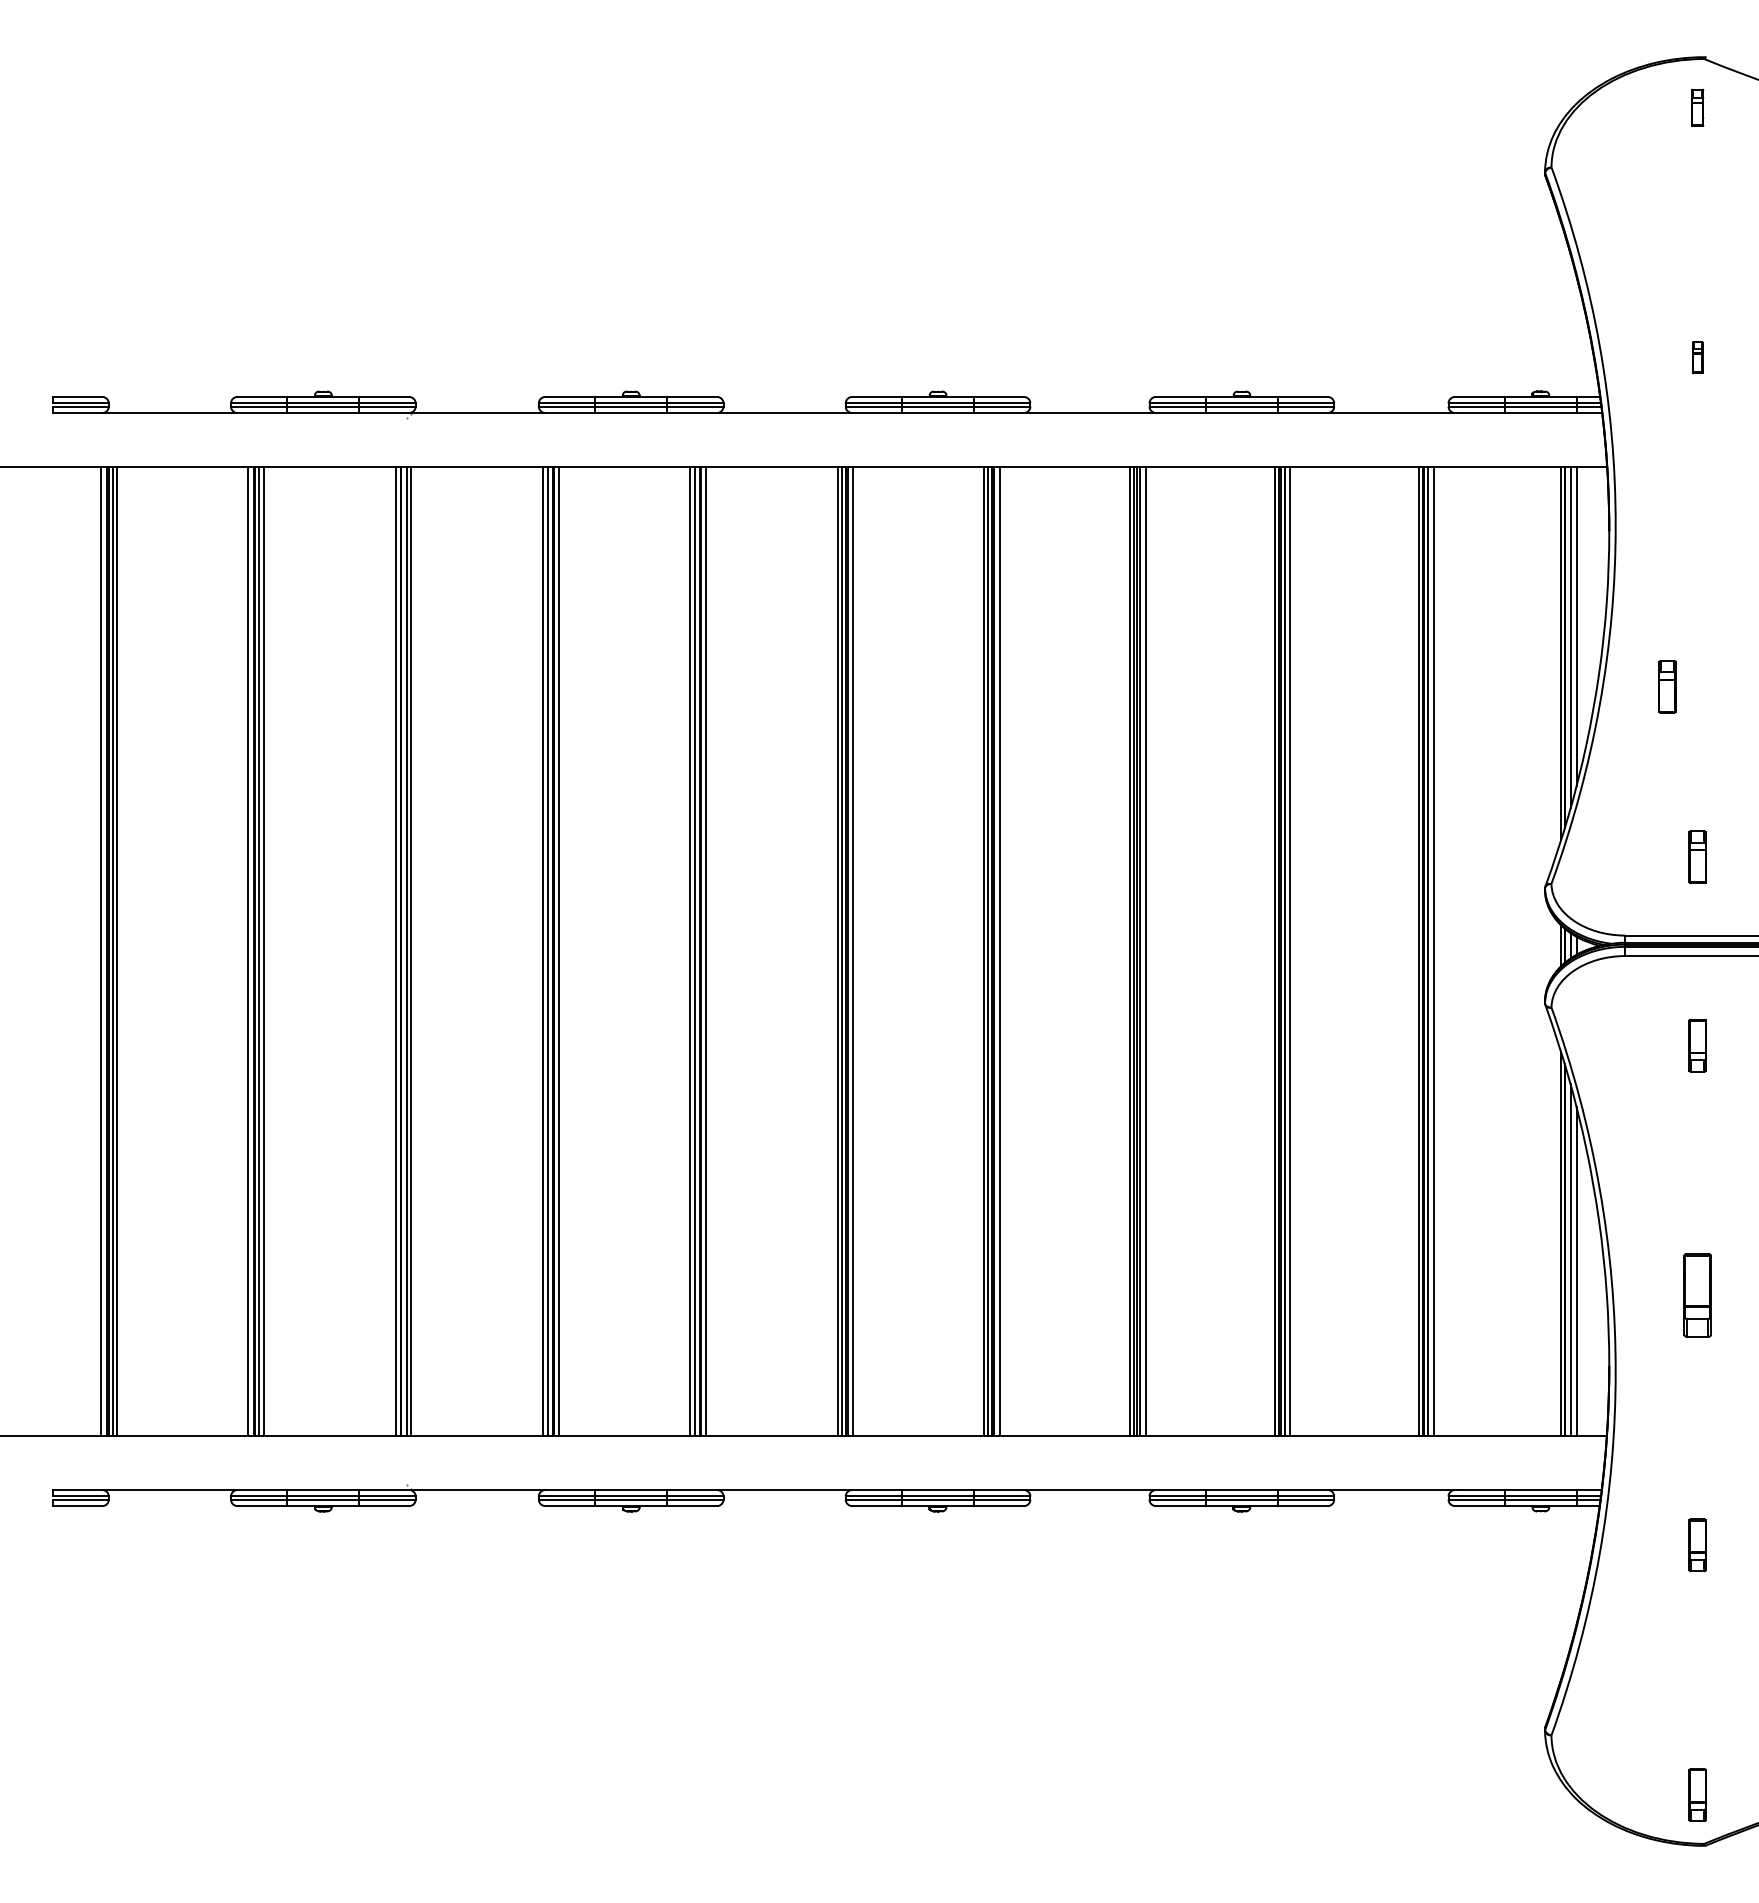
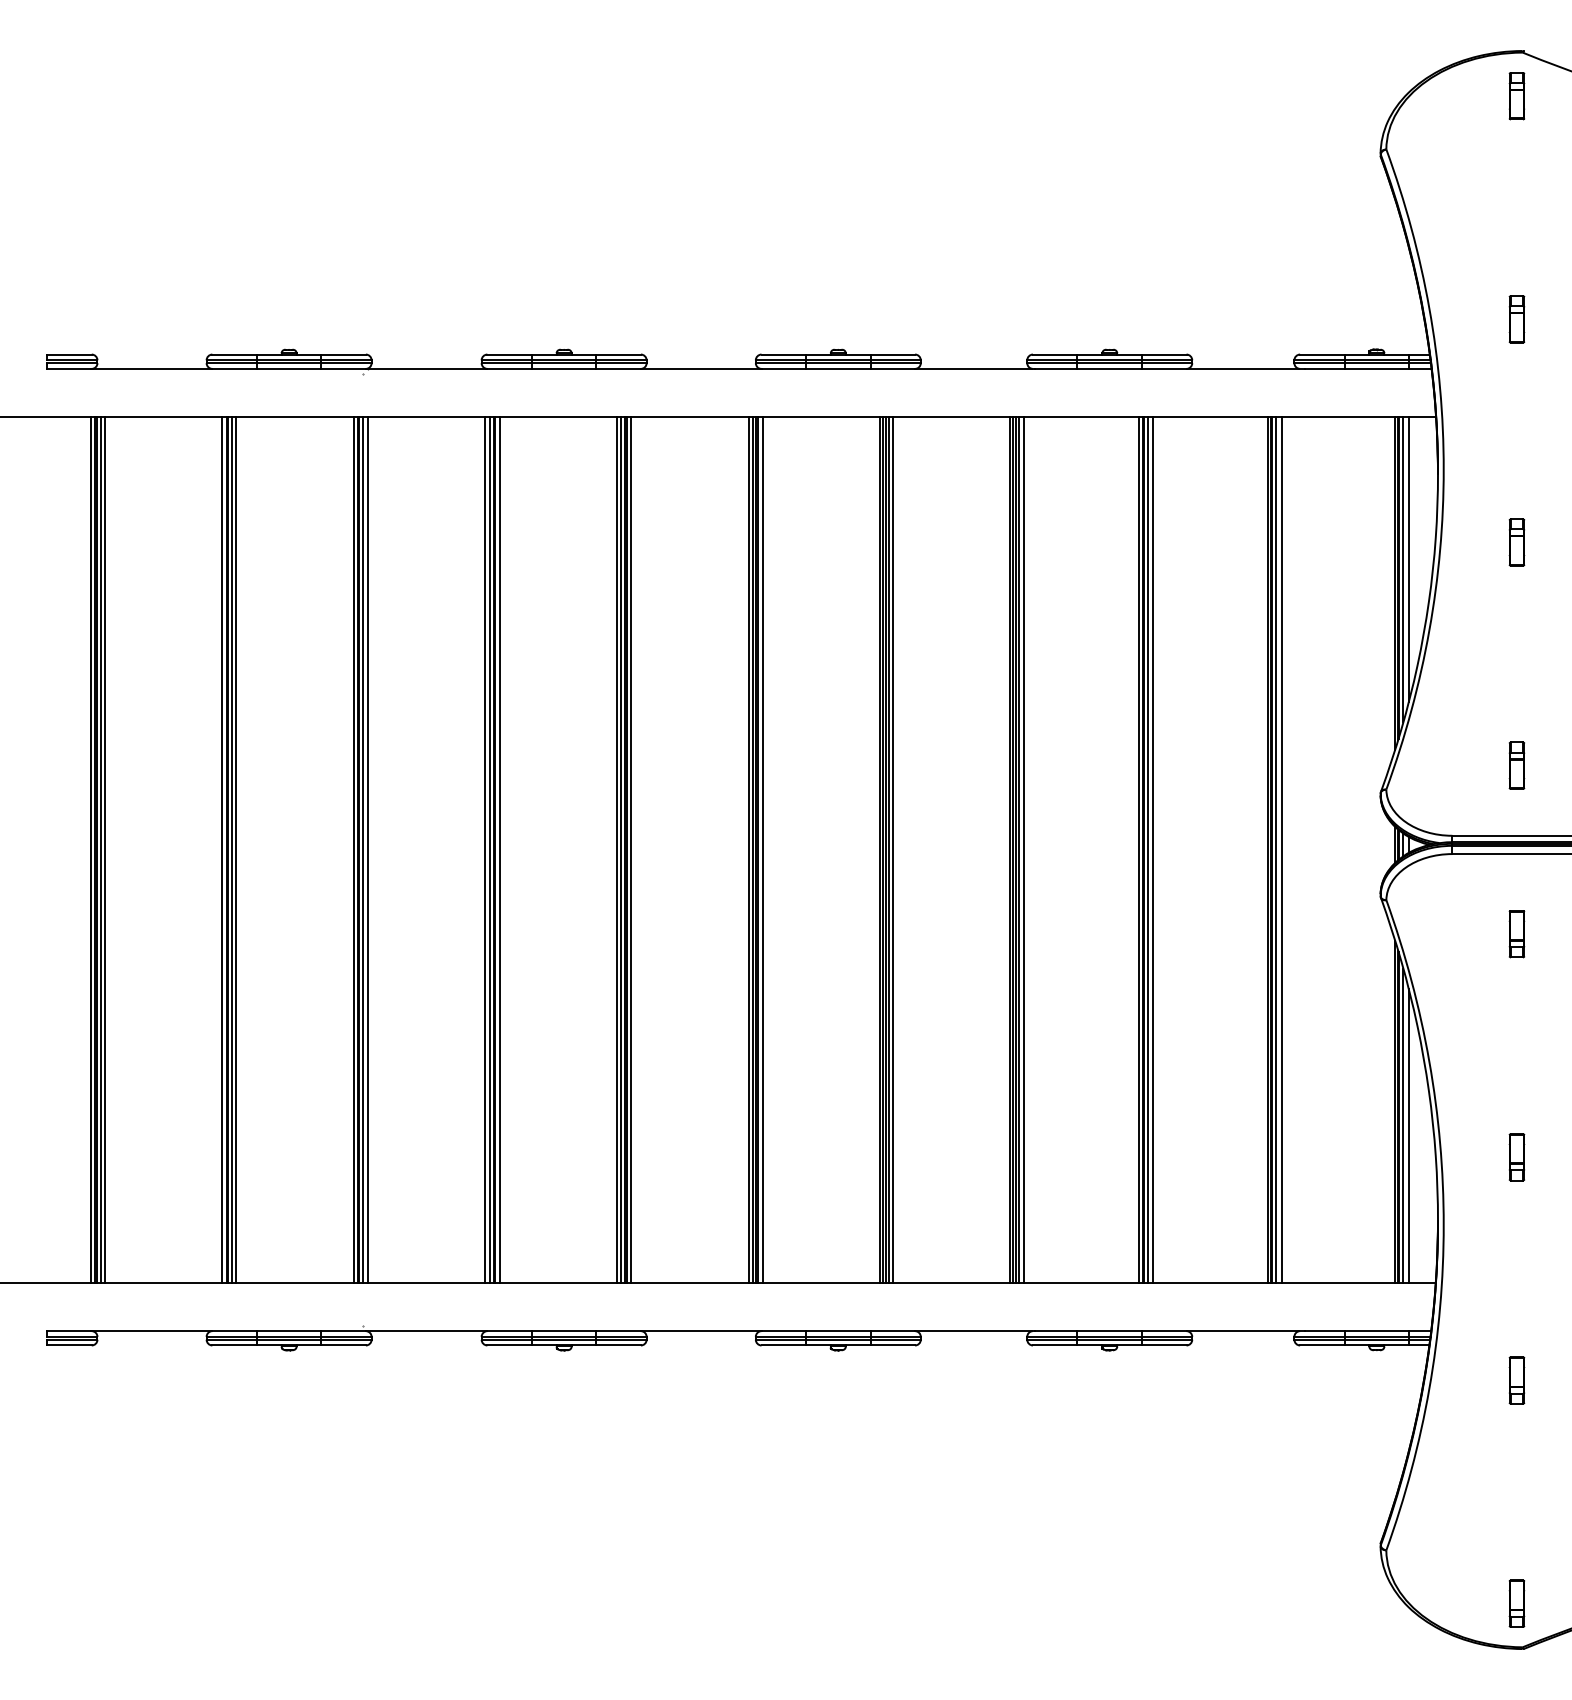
part: (1697, 108) -> (1516, 96), size x1.43
part: (1697, 357) -> (1516, 319), size x1.67
part: (1666, 686) -> (1516, 542), moved
part: (1697, 1295) -> (1516, 1157), size x0.62

